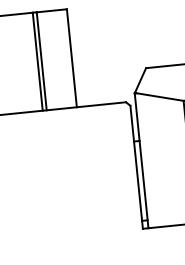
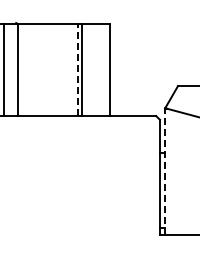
line: (37, 62) -> (77, 70), solid -> dashed
line: (142, 160) -> (165, 171), solid -> dashed

